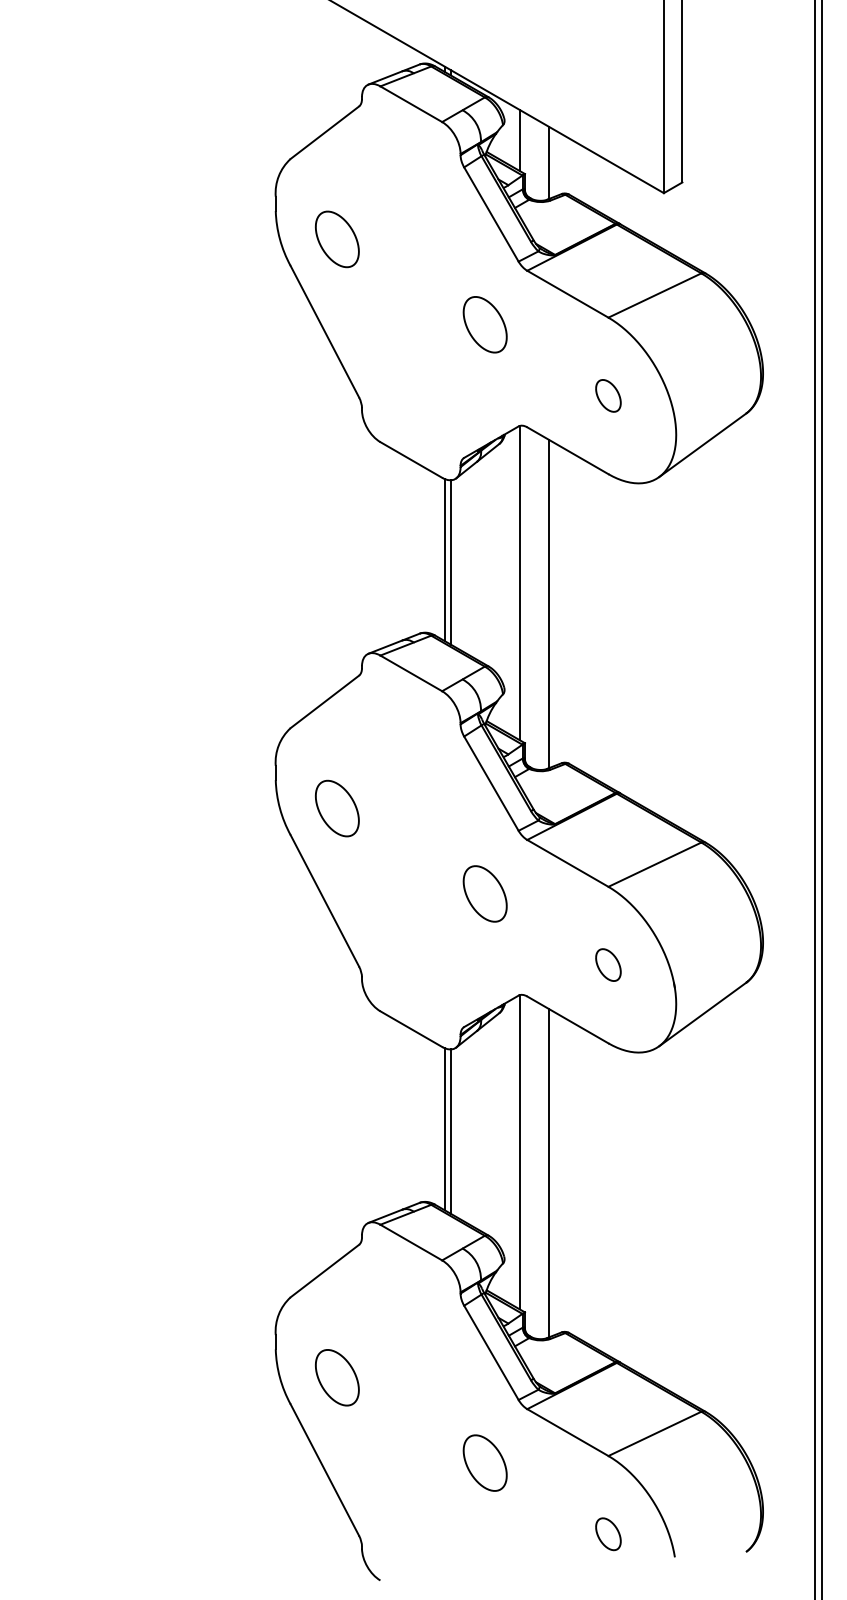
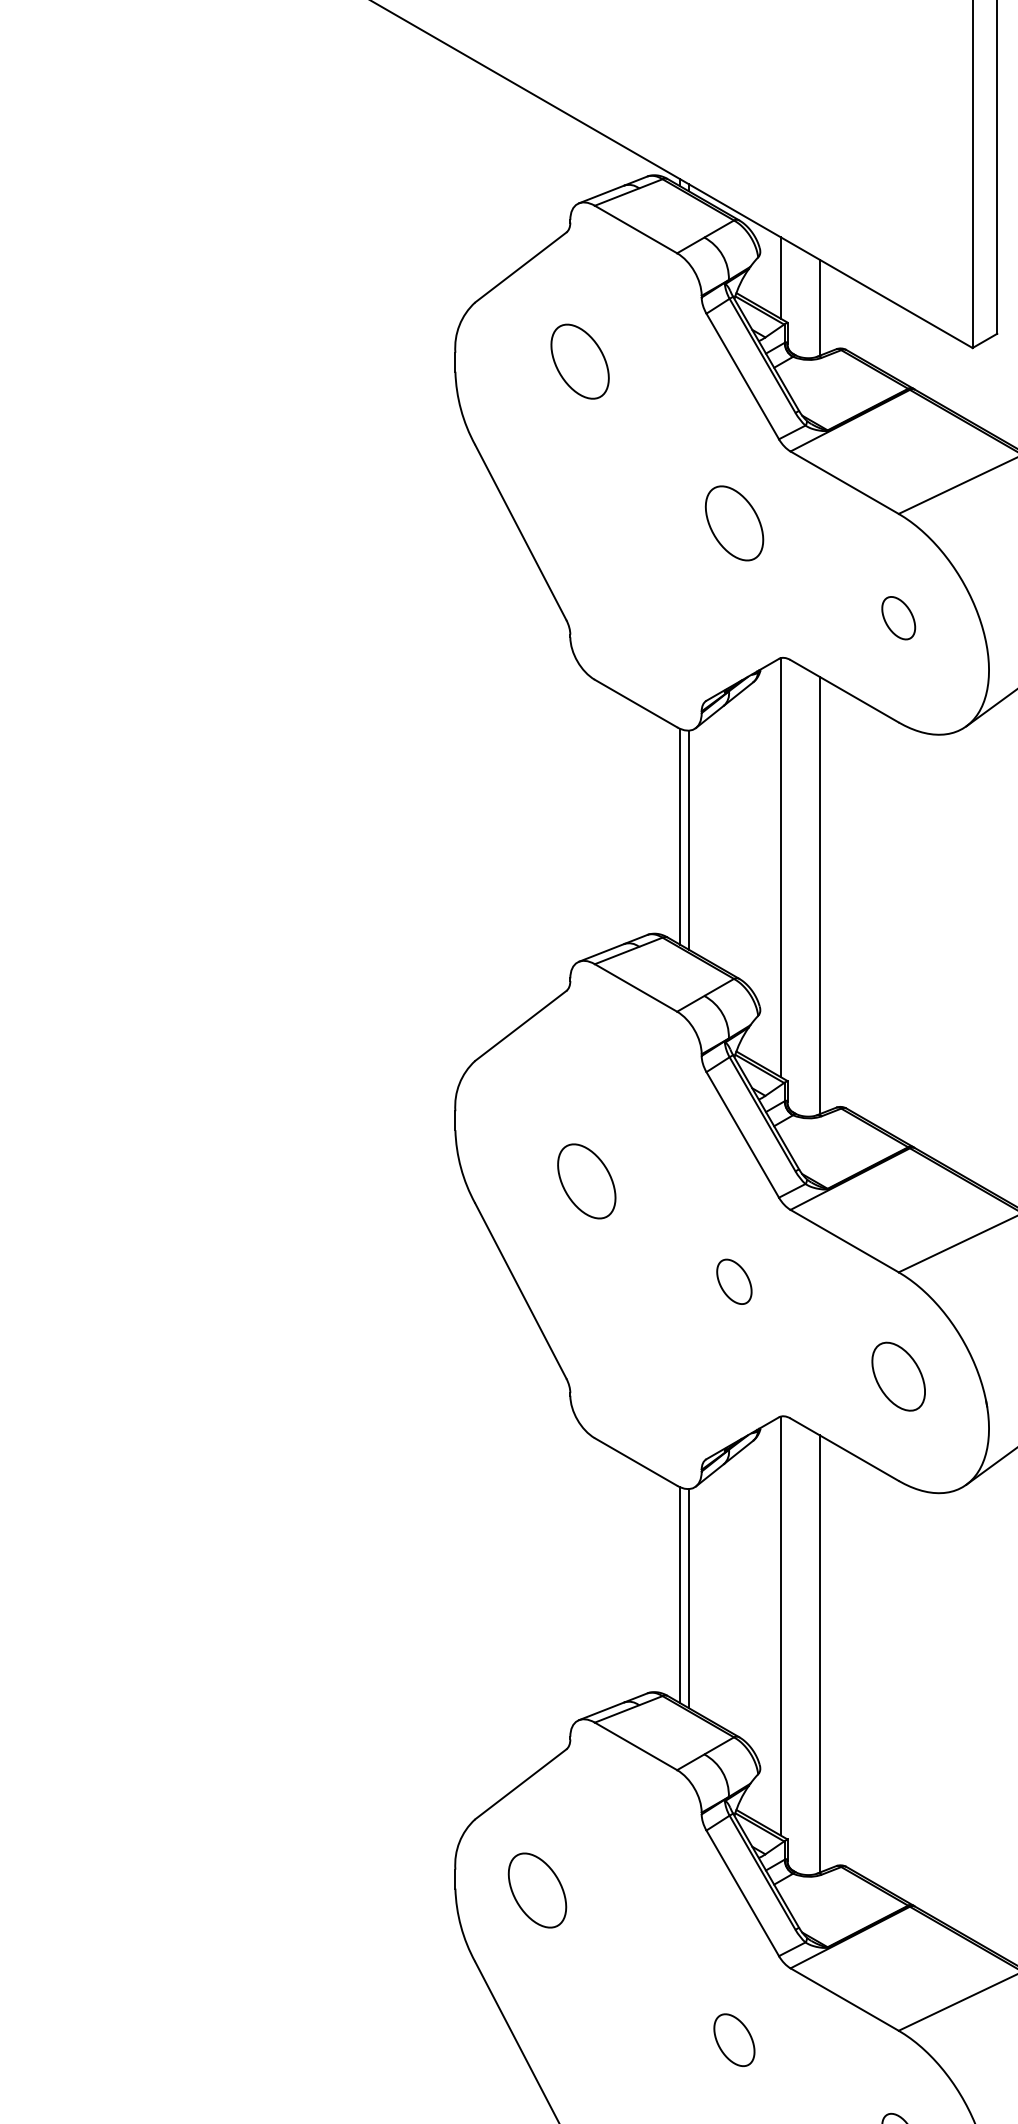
part: (337, 239) -> (580, 361), moved
part: (337, 808) -> (586, 1181), moved
part: (484, 893) -> (733, 1281), size x0.6
part: (608, 964) -> (898, 1375), size x1.6
part: (336, 1377) -> (536, 1890), moved
part: (484, 1462) -> (733, 2039), size x0.7

